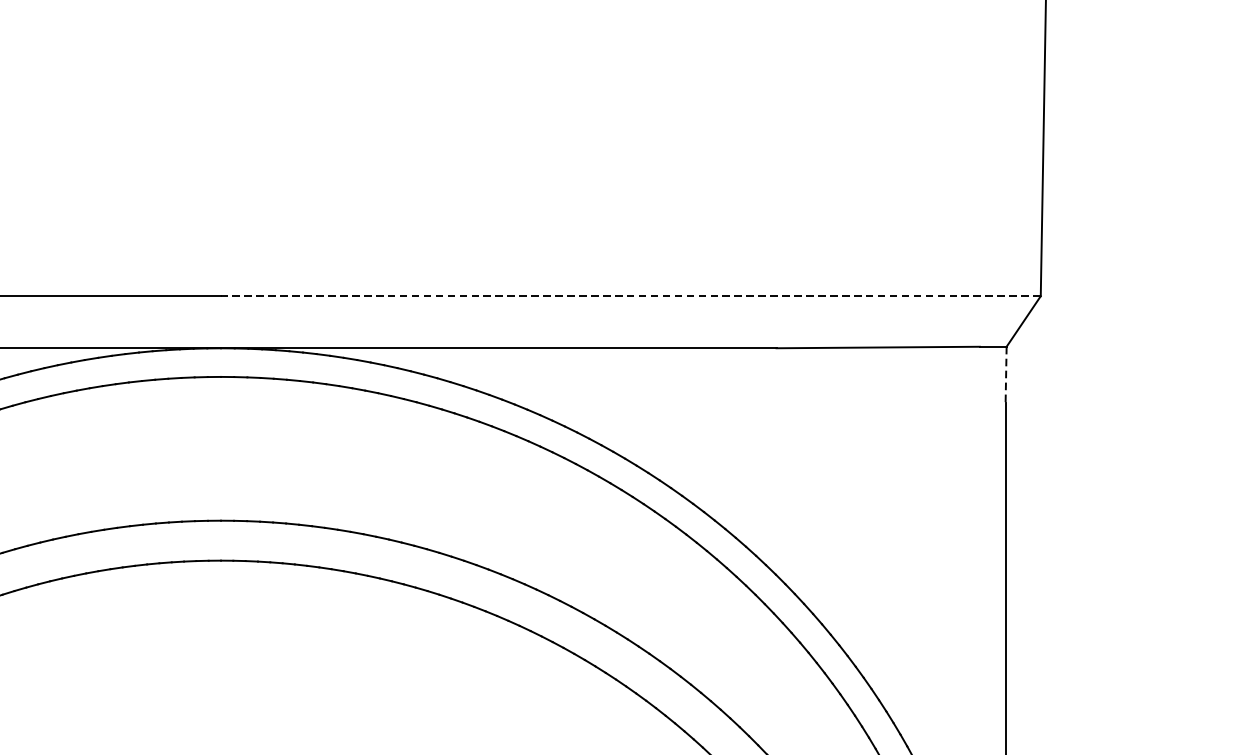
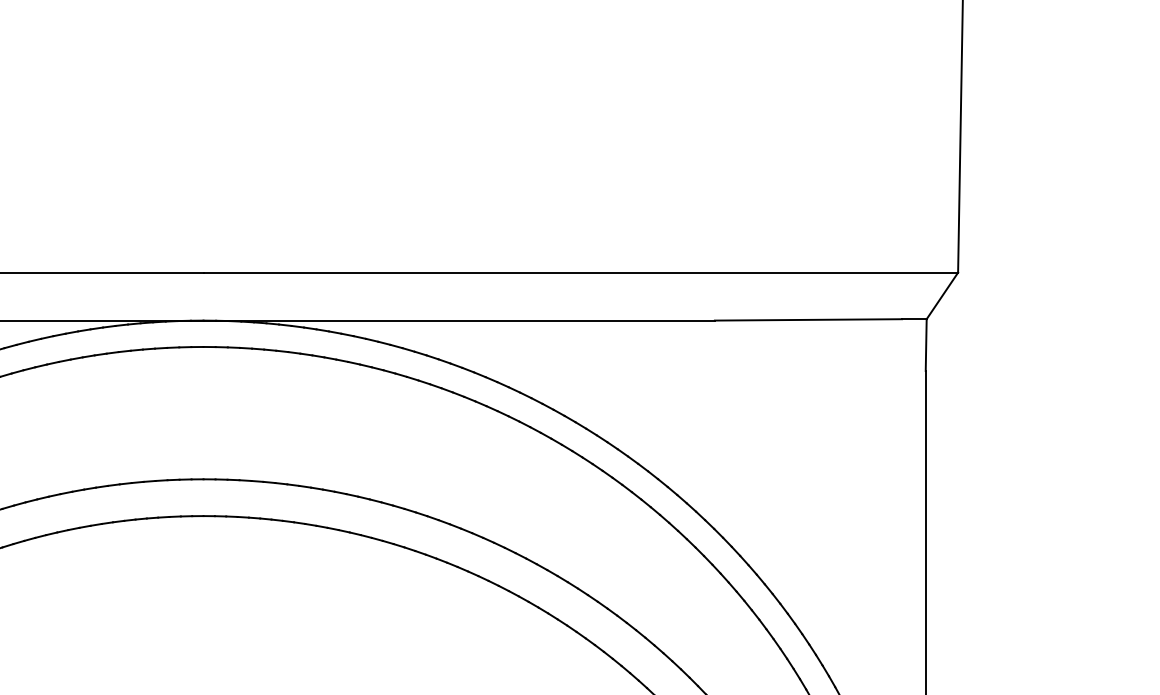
line: (630, 296) -> (580, 272), dashed -> solid
line: (1006, 375) -> (926, 345), dashed -> solid

